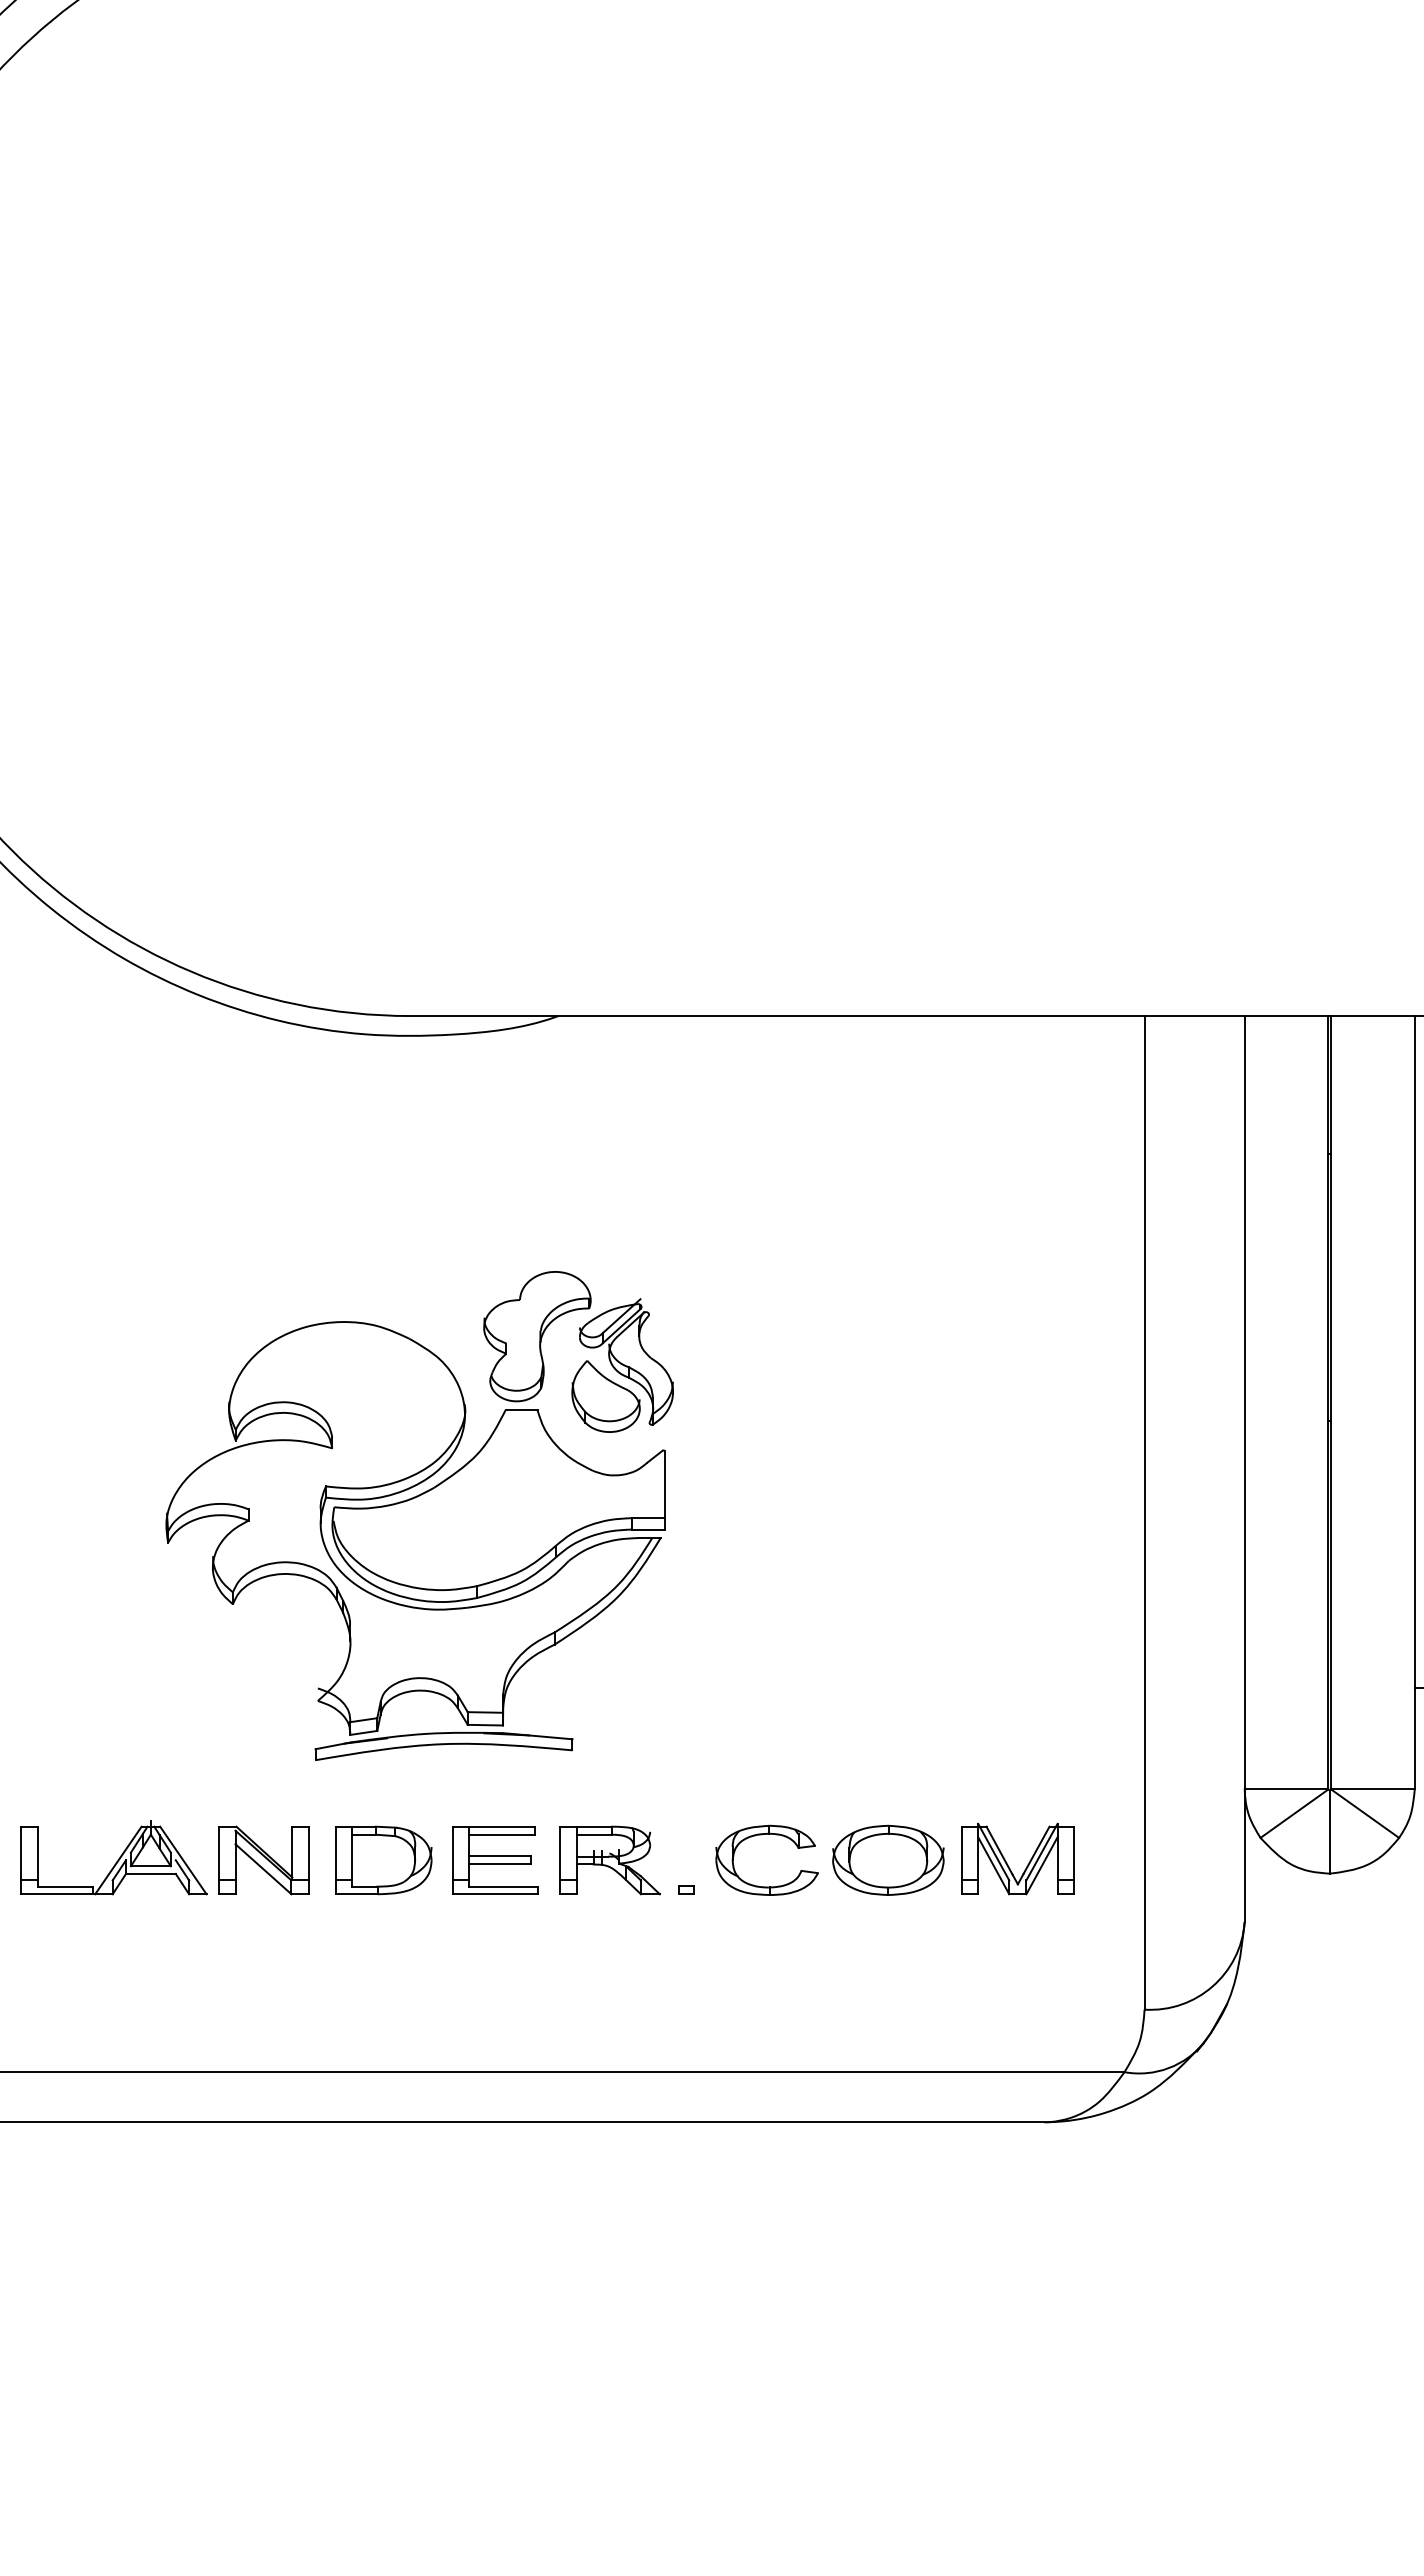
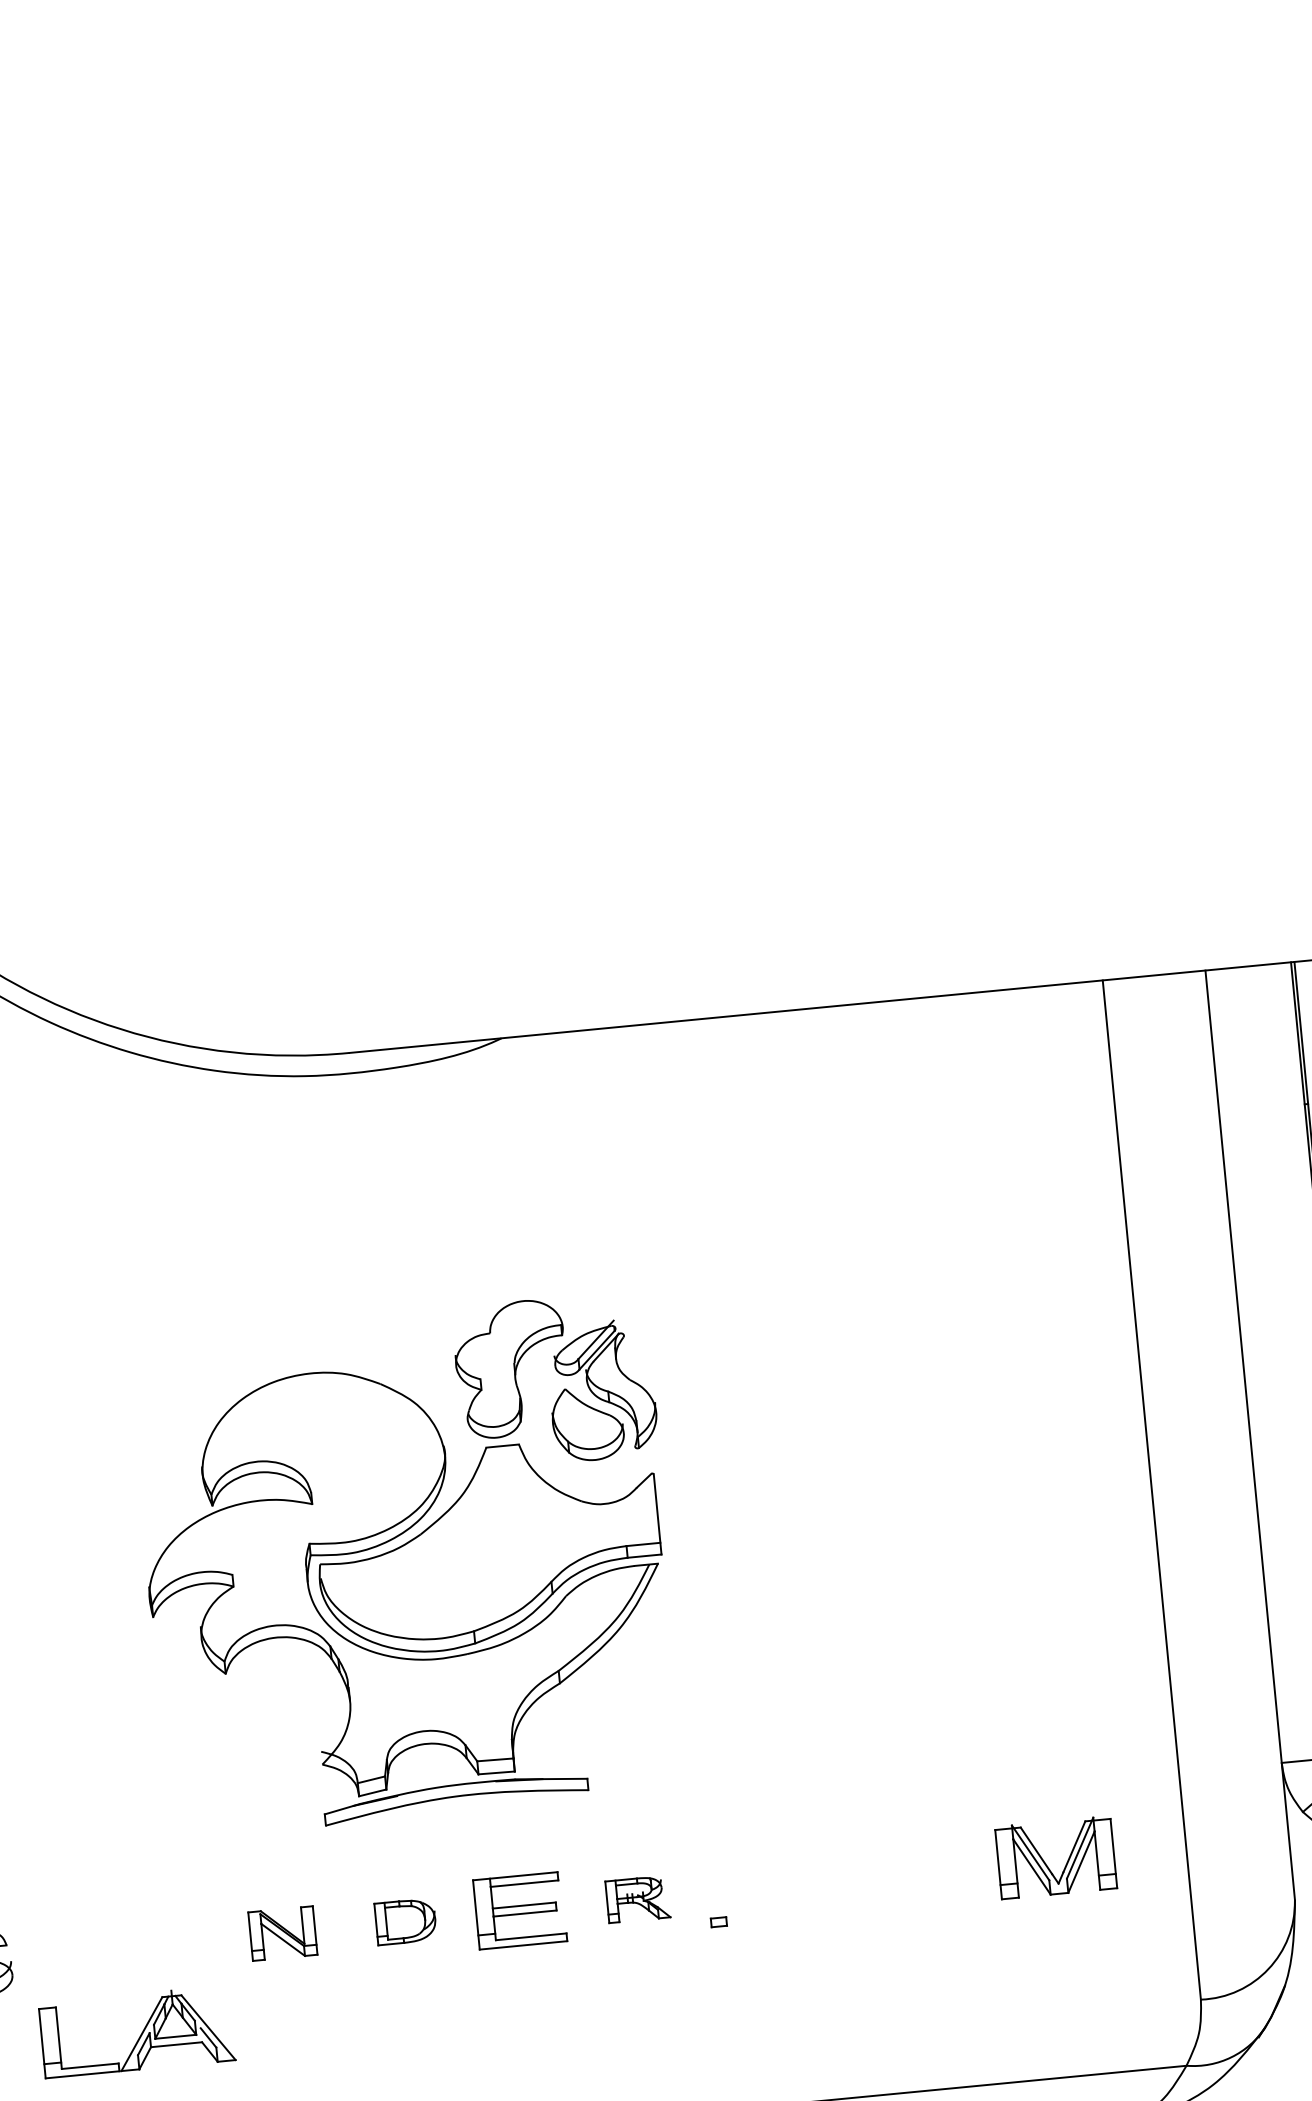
part: (761, 1835) -> (790, 1858), removed
part: (113, 1857) -> (136, 2031), moved
part: (888, 1859) -> (923, 1870), removed
part: (263, 1860) -> (282, 1933), size x0.7
part: (383, 1860) -> (405, 1921), size x0.6
part: (609, 1860) -> (637, 1899), size x0.6

